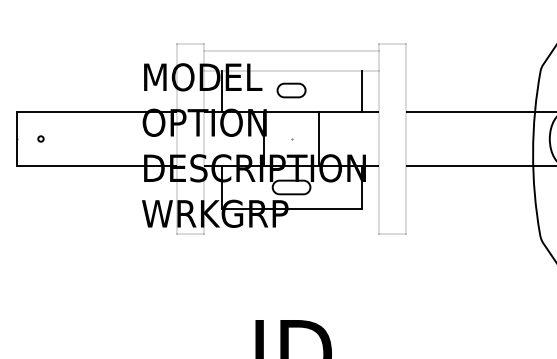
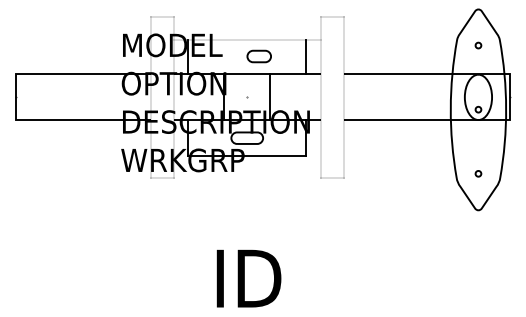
line: (290, 50) -> (246, 22), removed
part: (290, 90) -> (258, 56), moved
circle: (40, 139) -> (35, 97), removed

